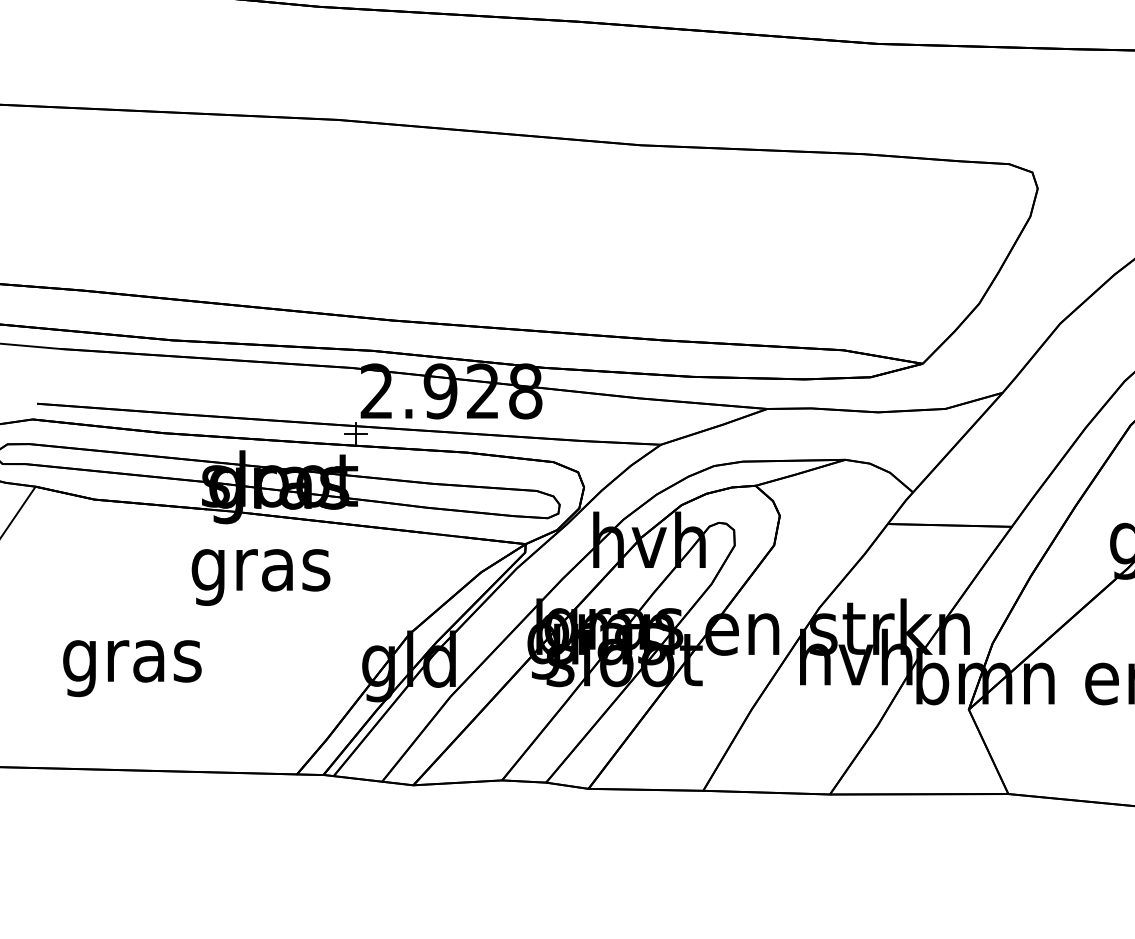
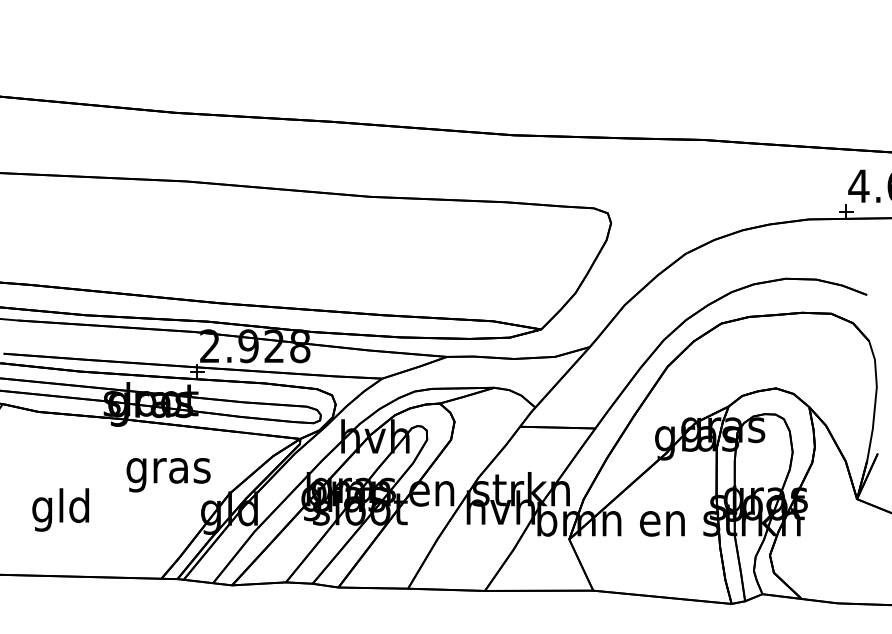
text: (260, 577) -> (168, 475), moved
text: (132, 660) -> (61, 509), gras -> gld

